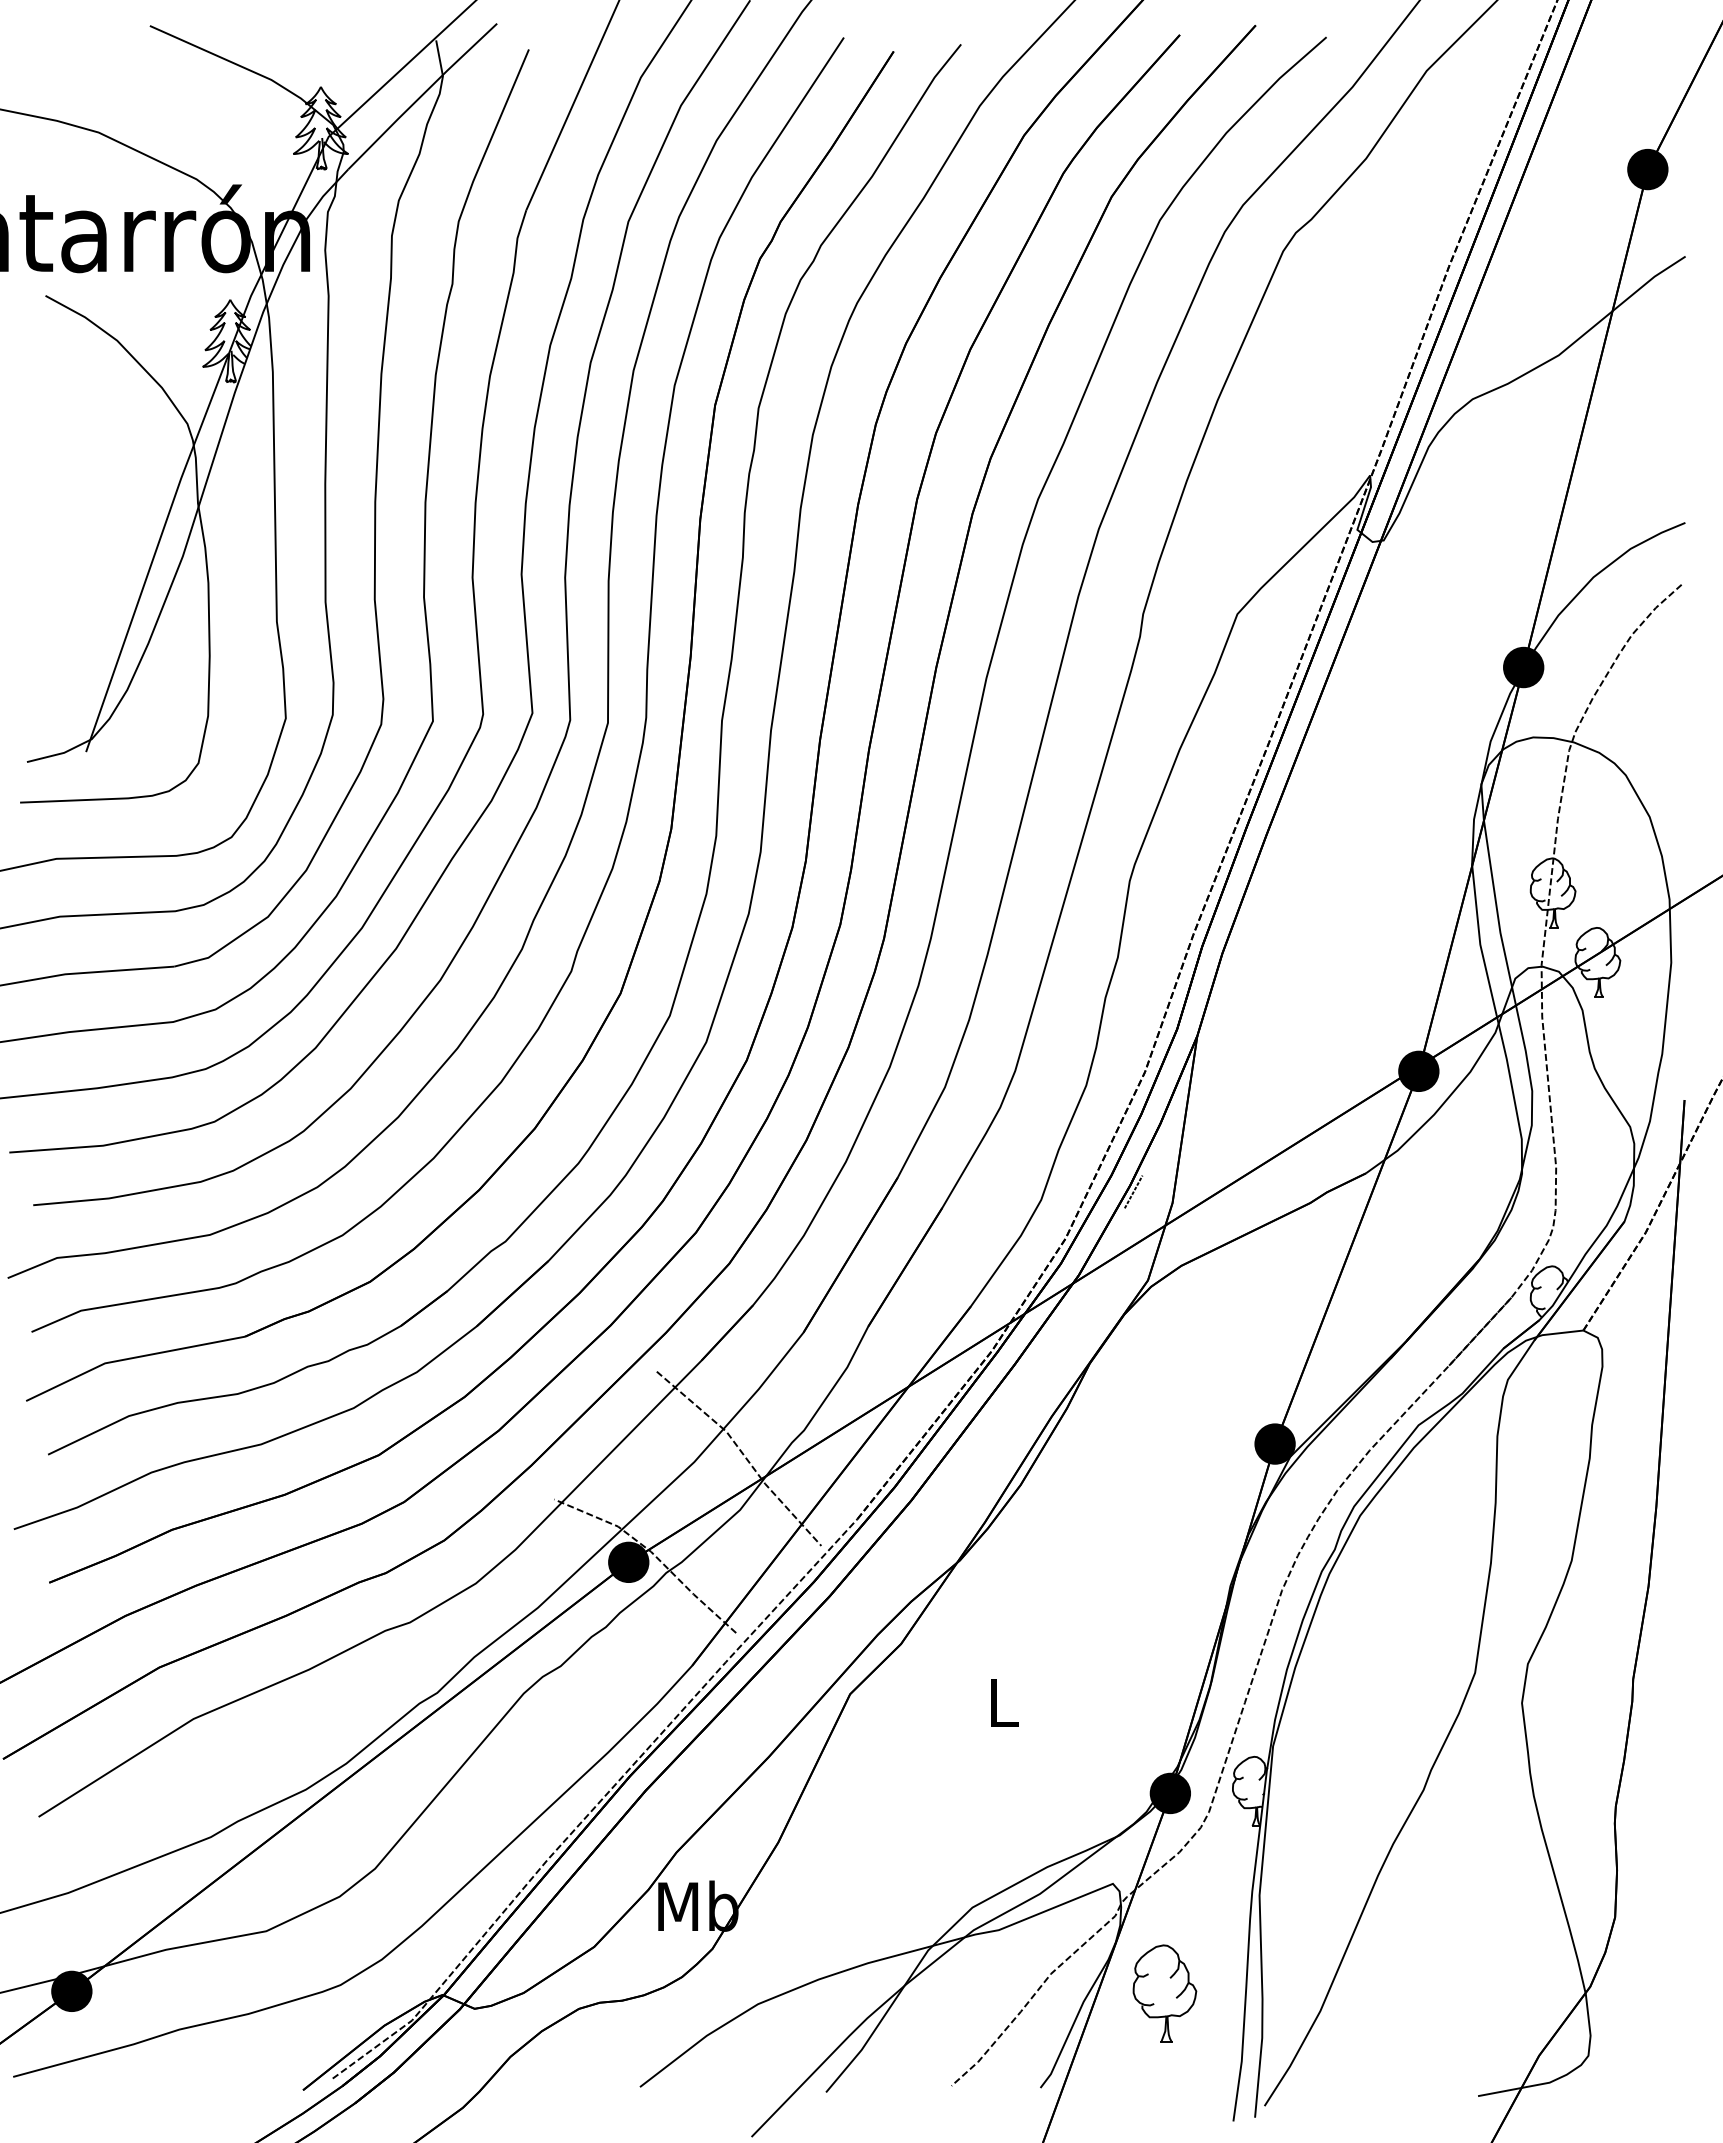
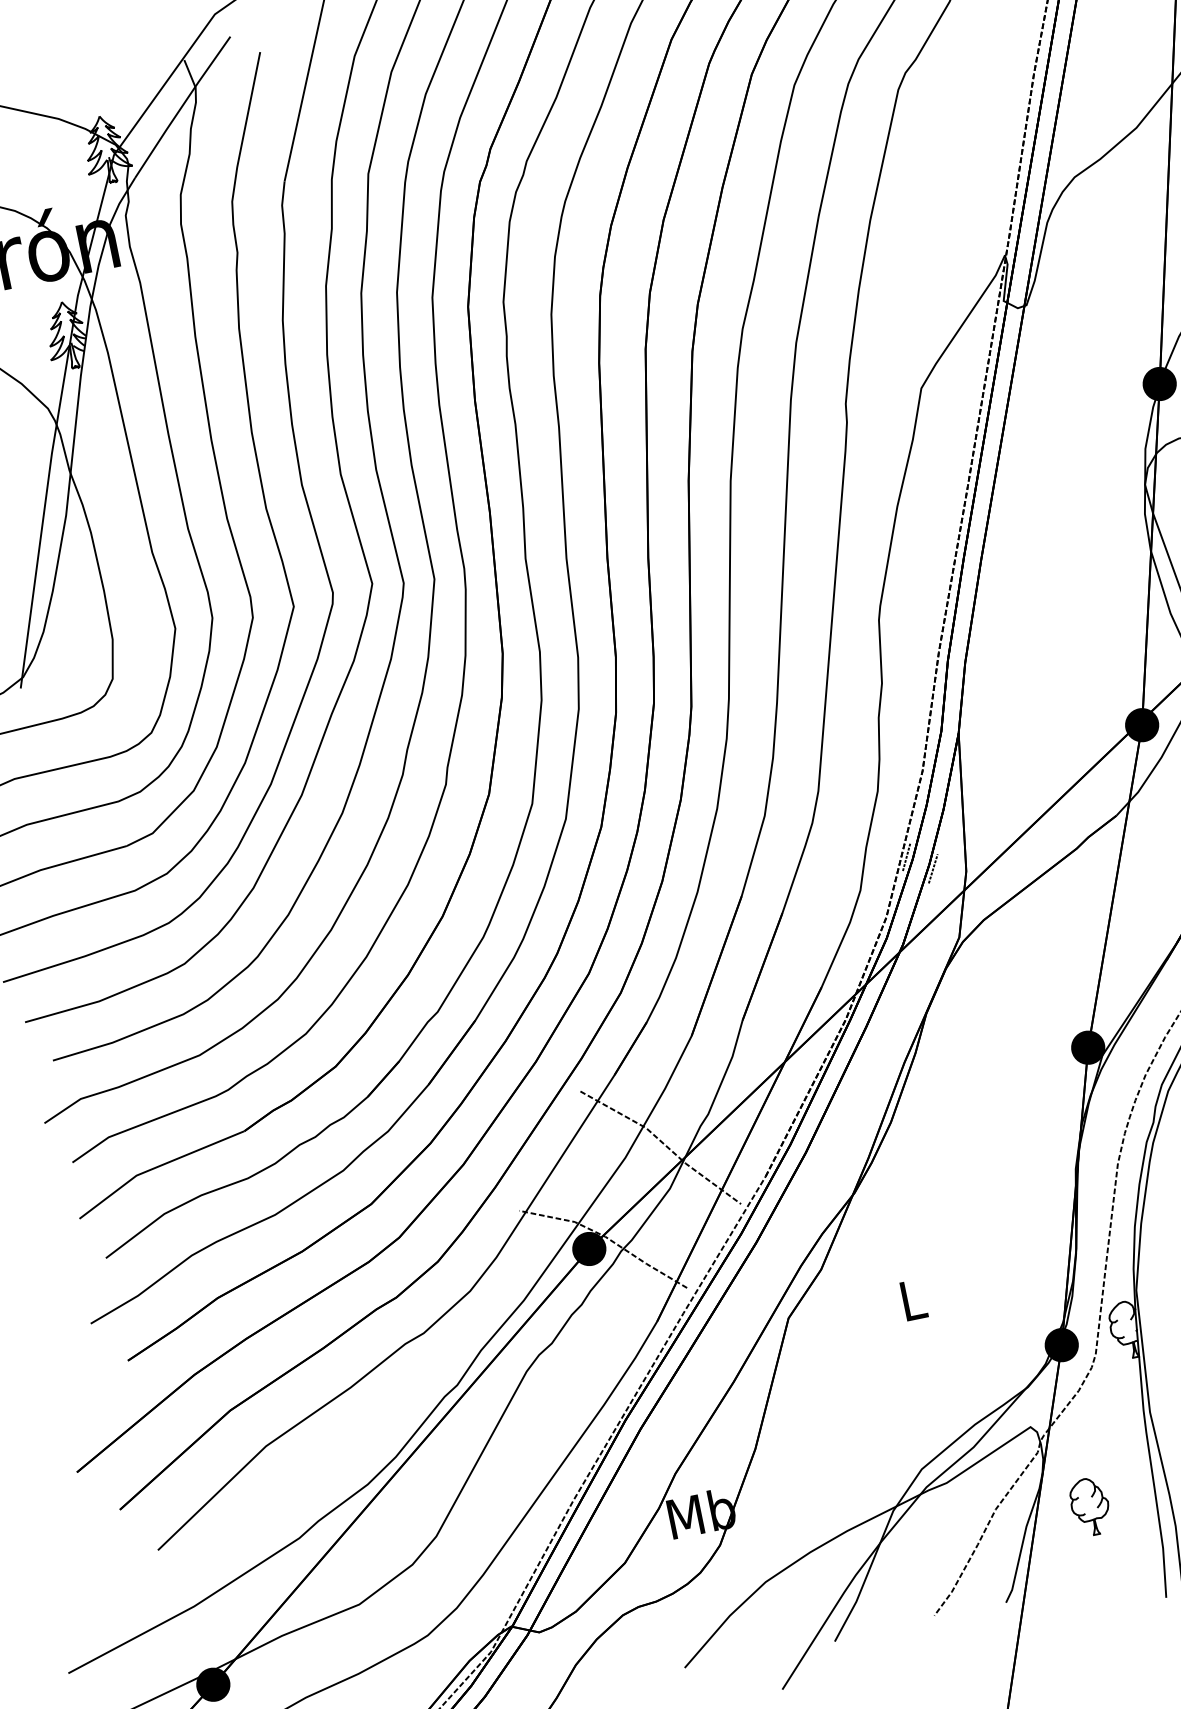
line: (1104, 1171) -> (906, 857), added
part: (1164, 1993) -> (1089, 1506), size x0.71

